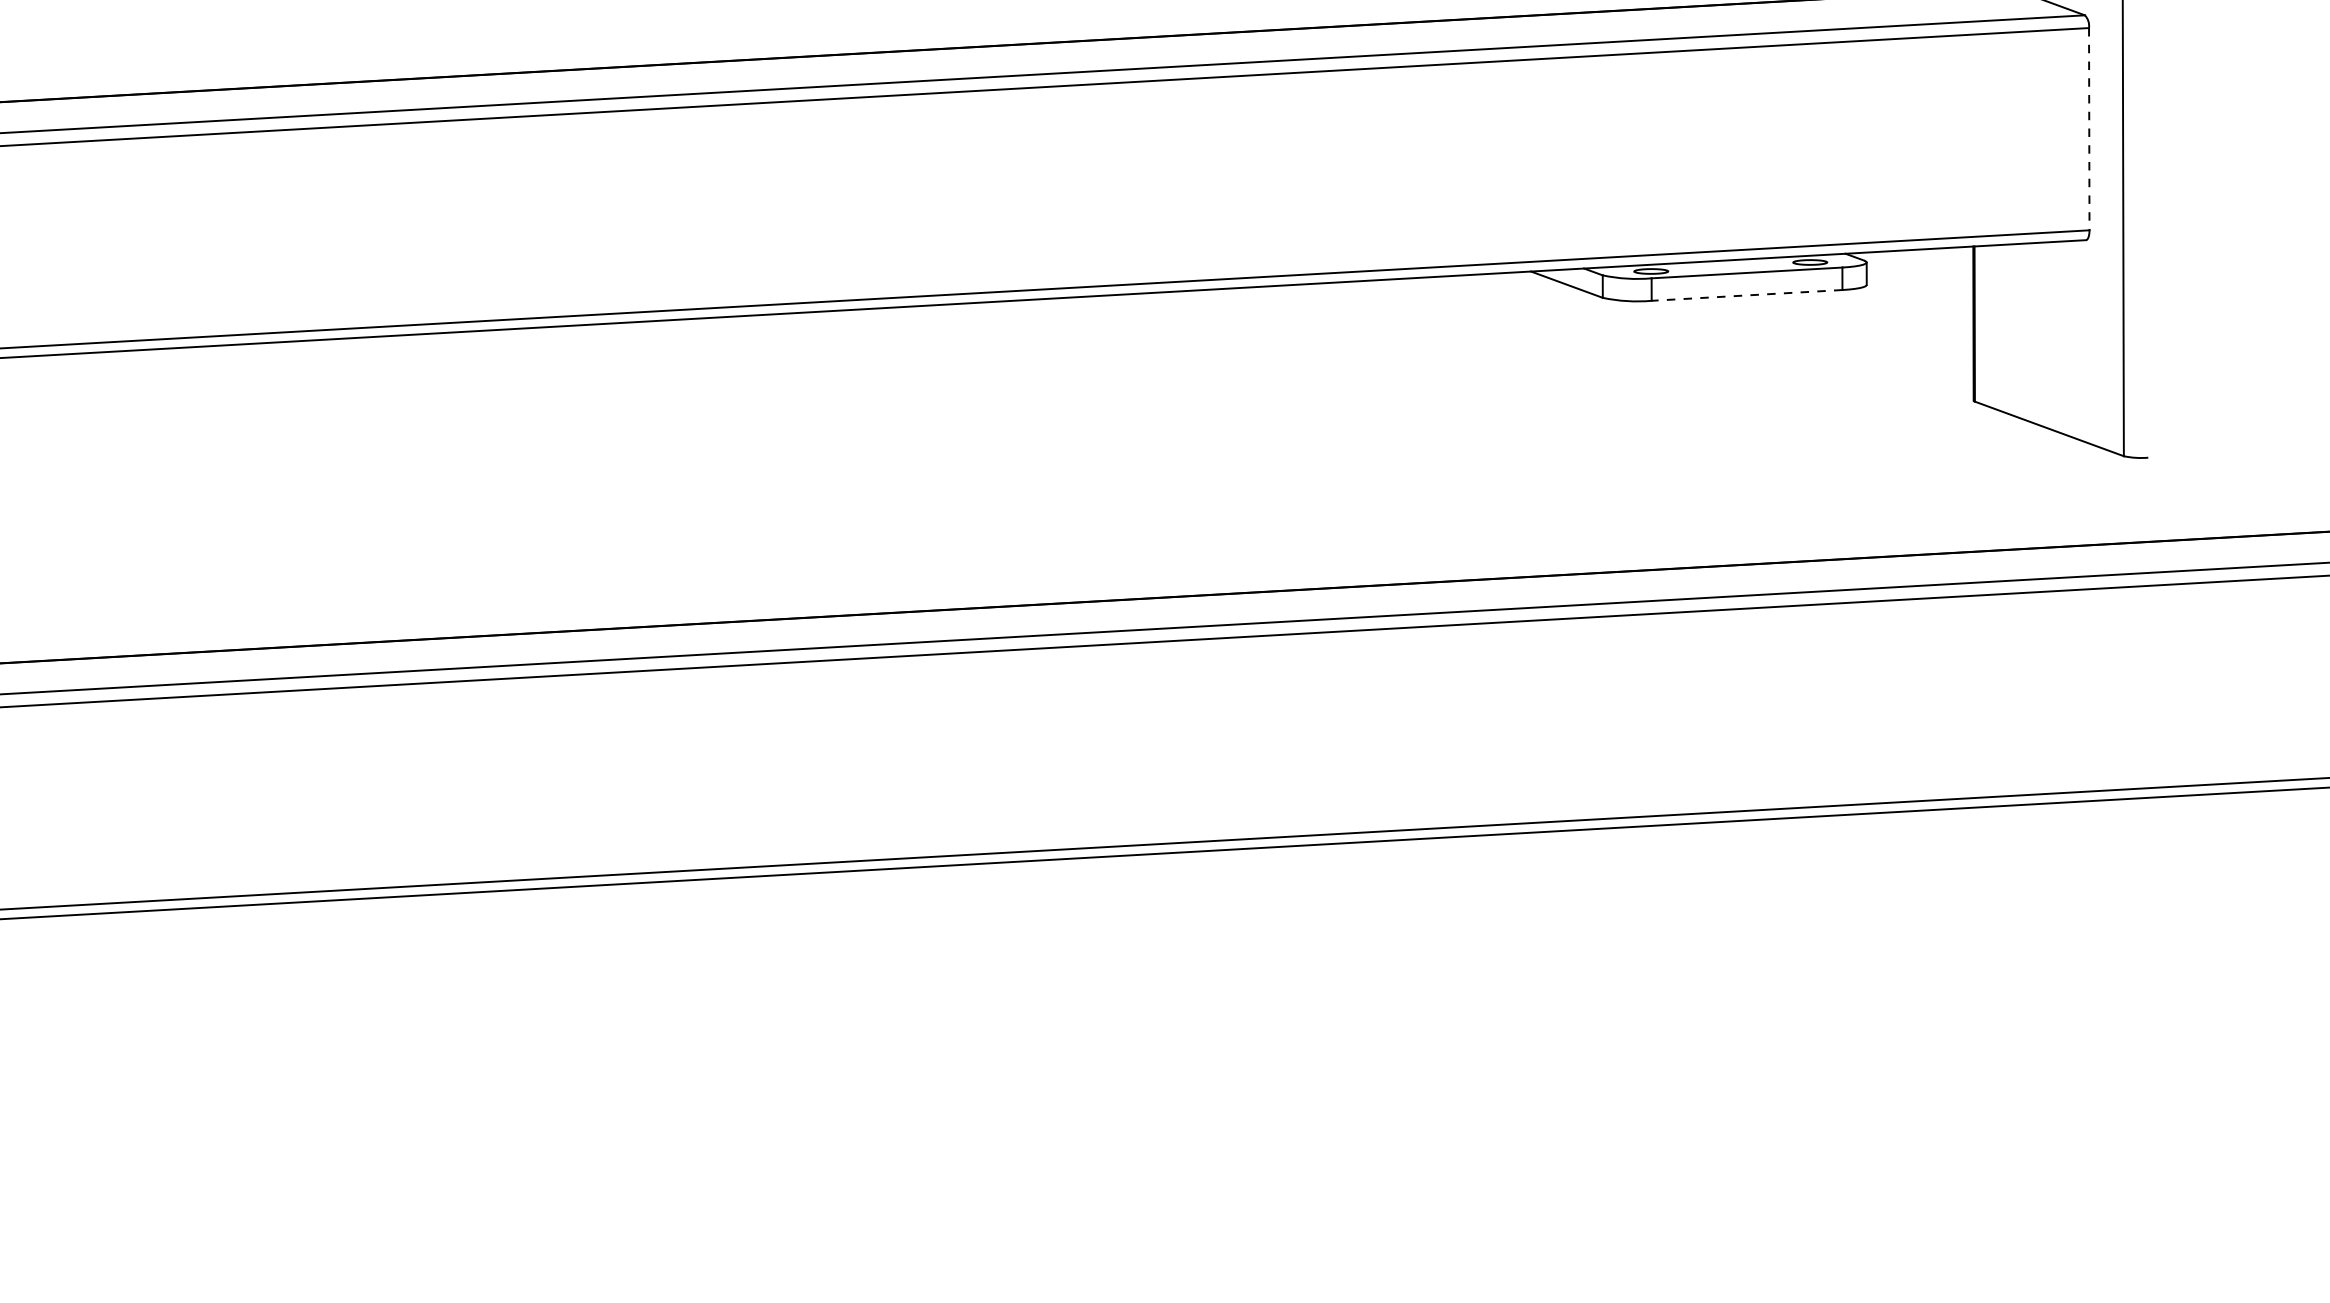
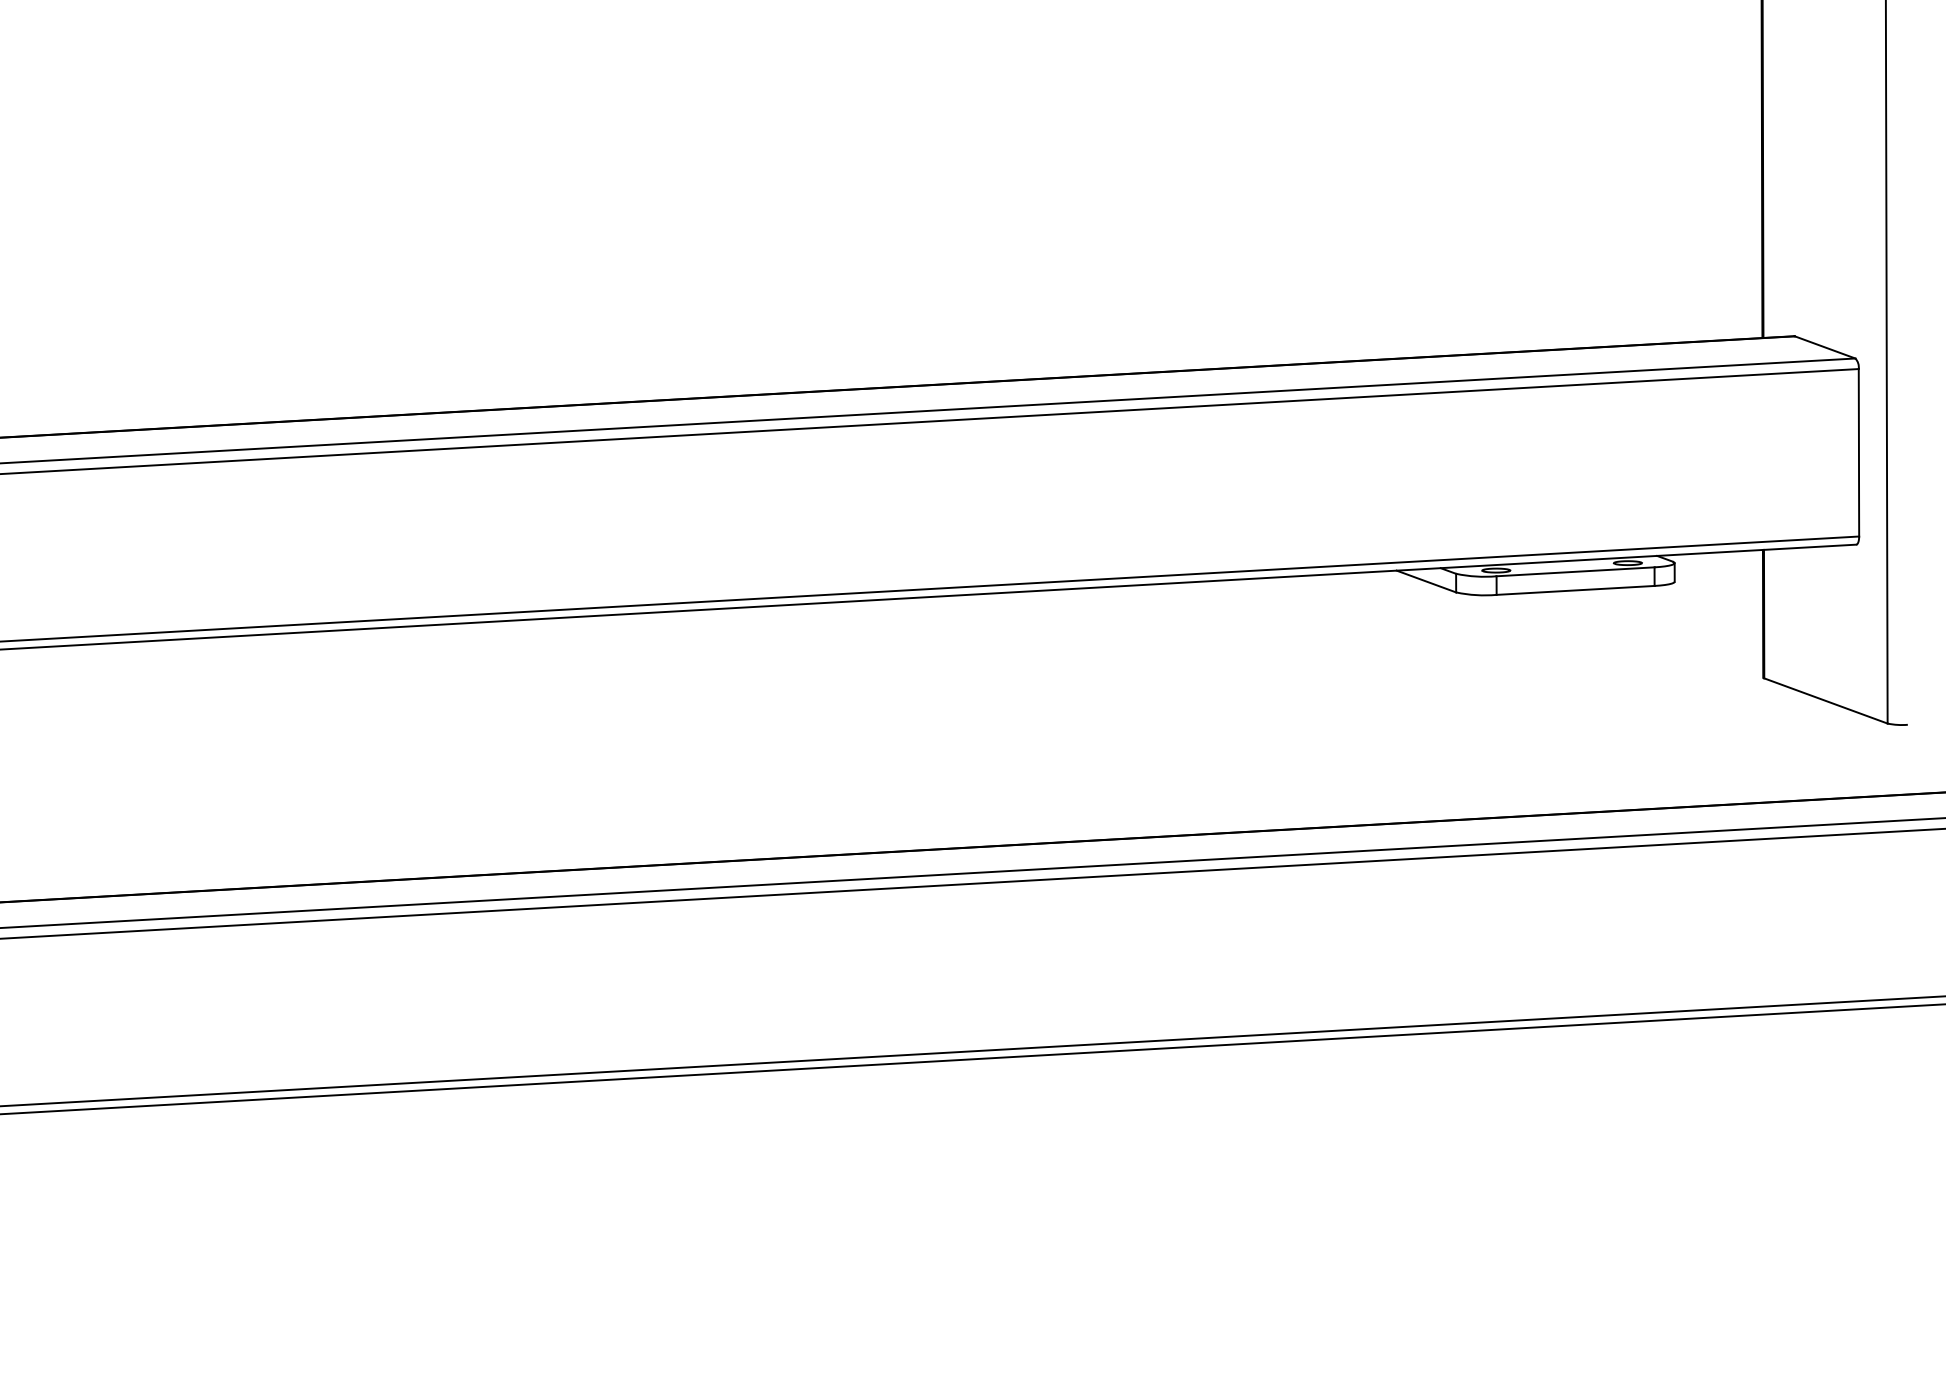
line: (2088, 128) -> (1858, 452), dashed -> solid
line: (1746, 295) -> (1575, 590), dashed -> solid

